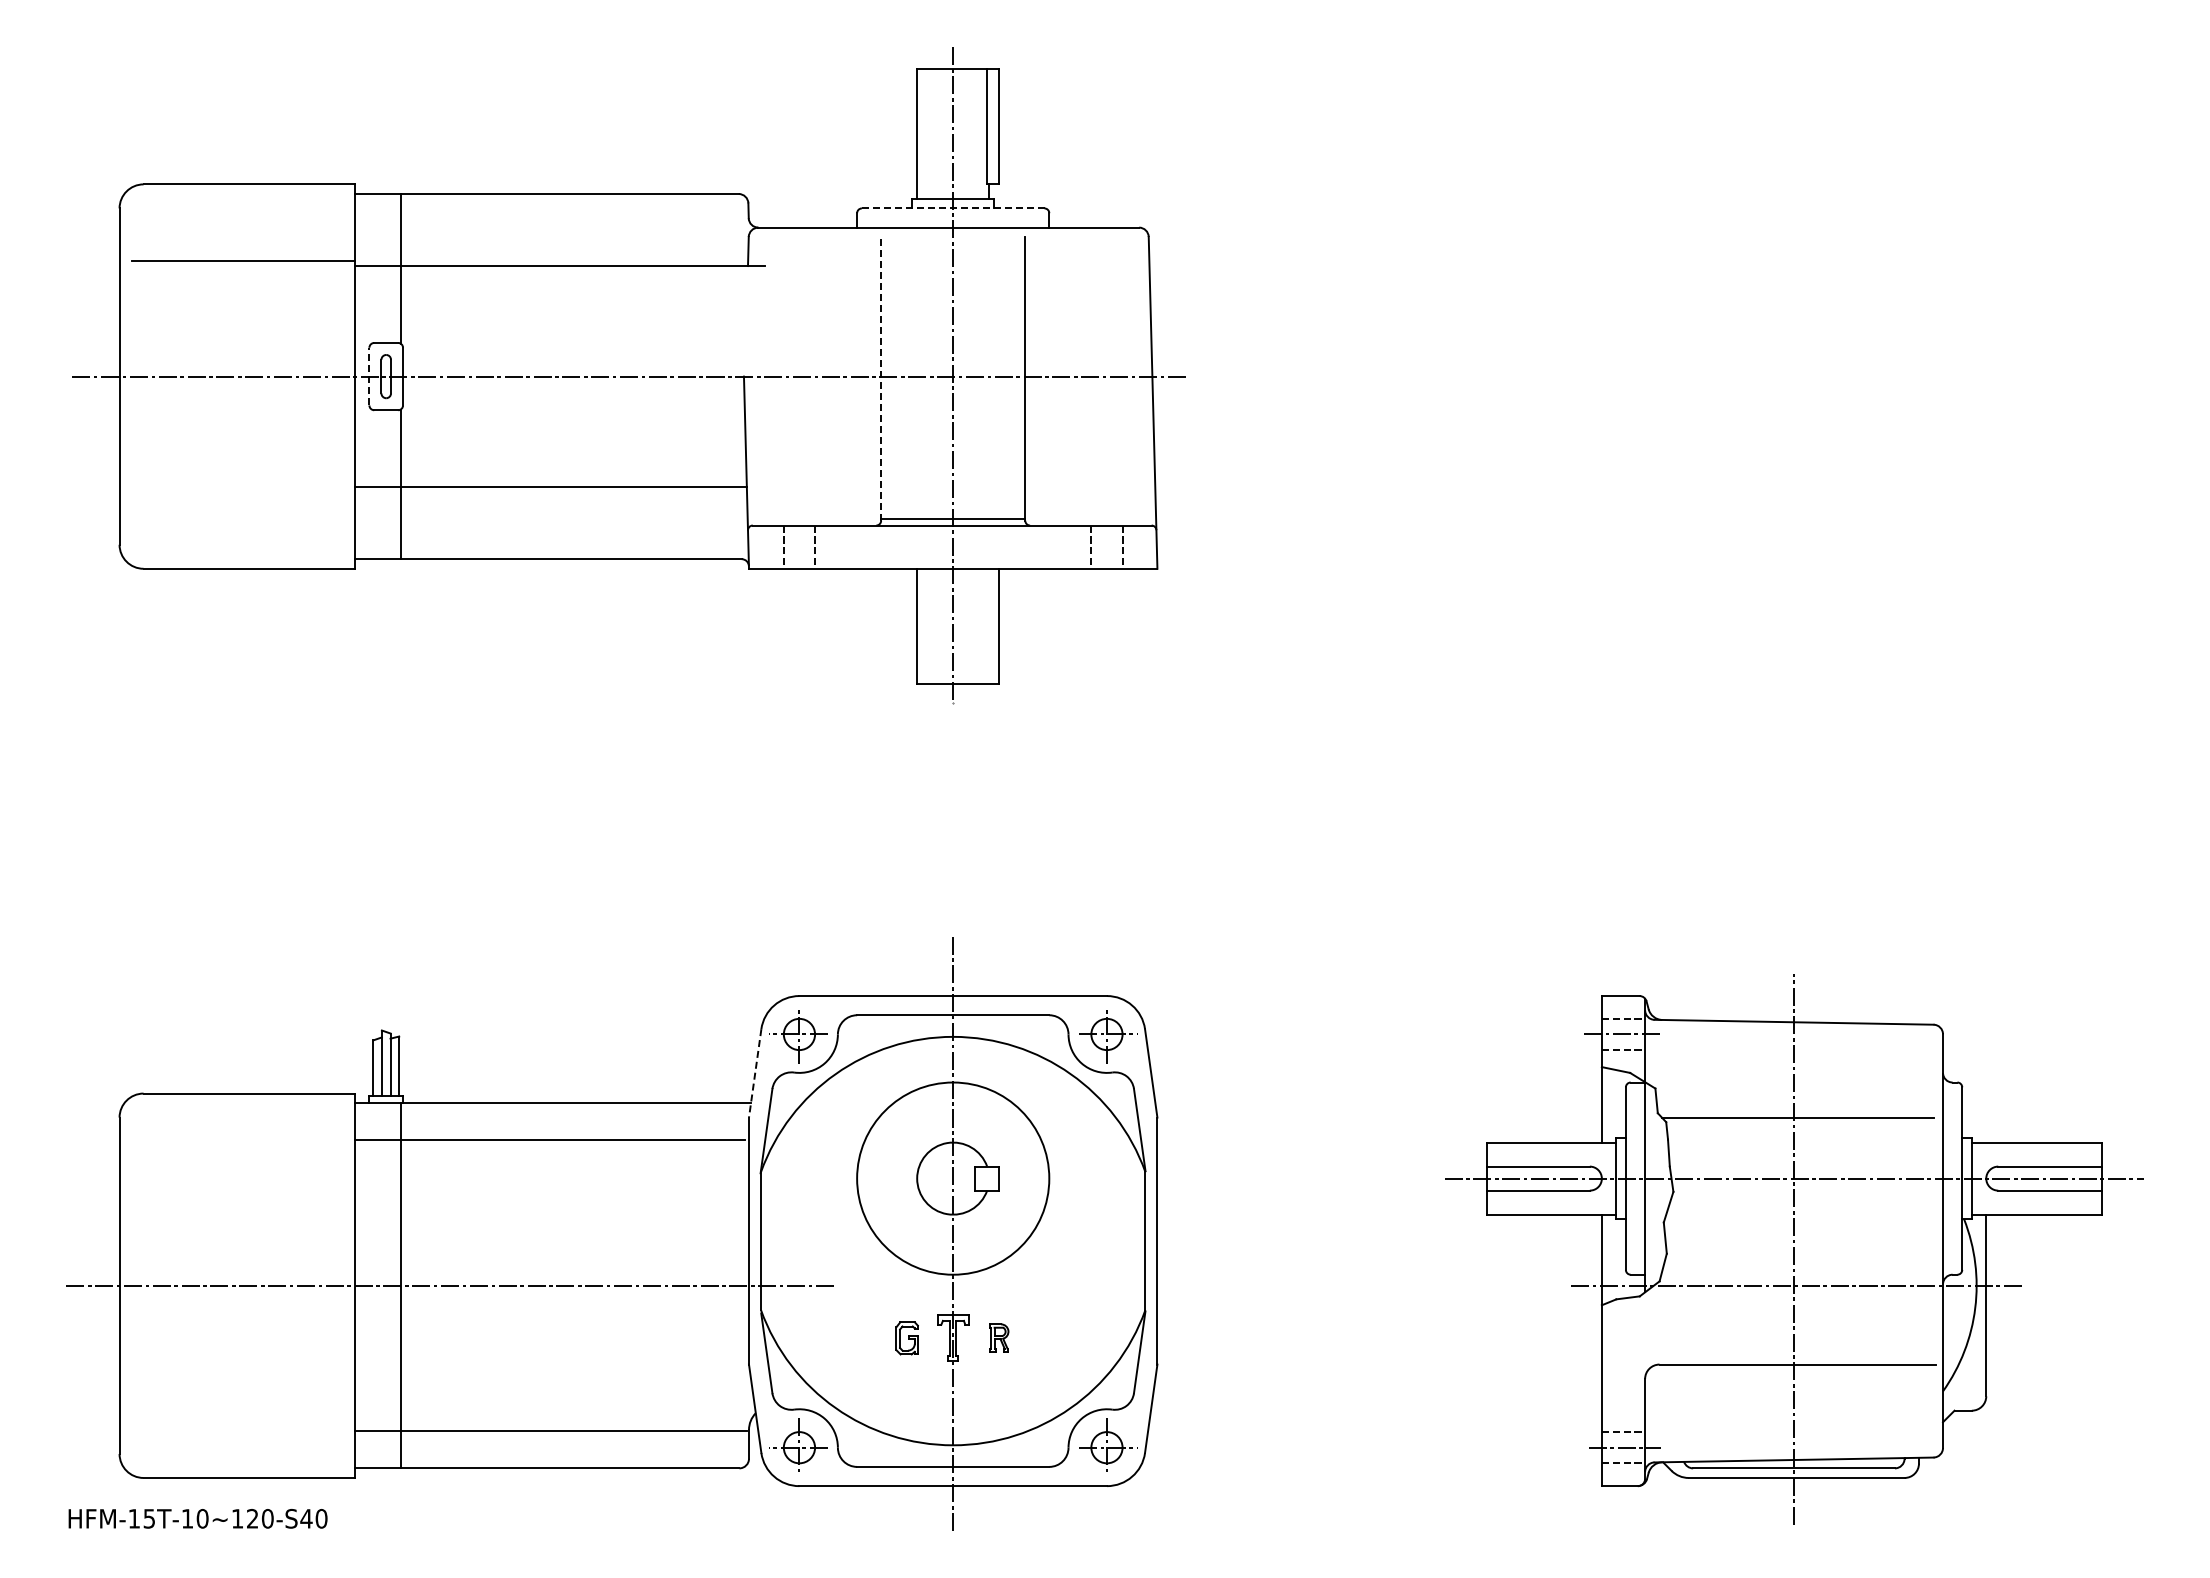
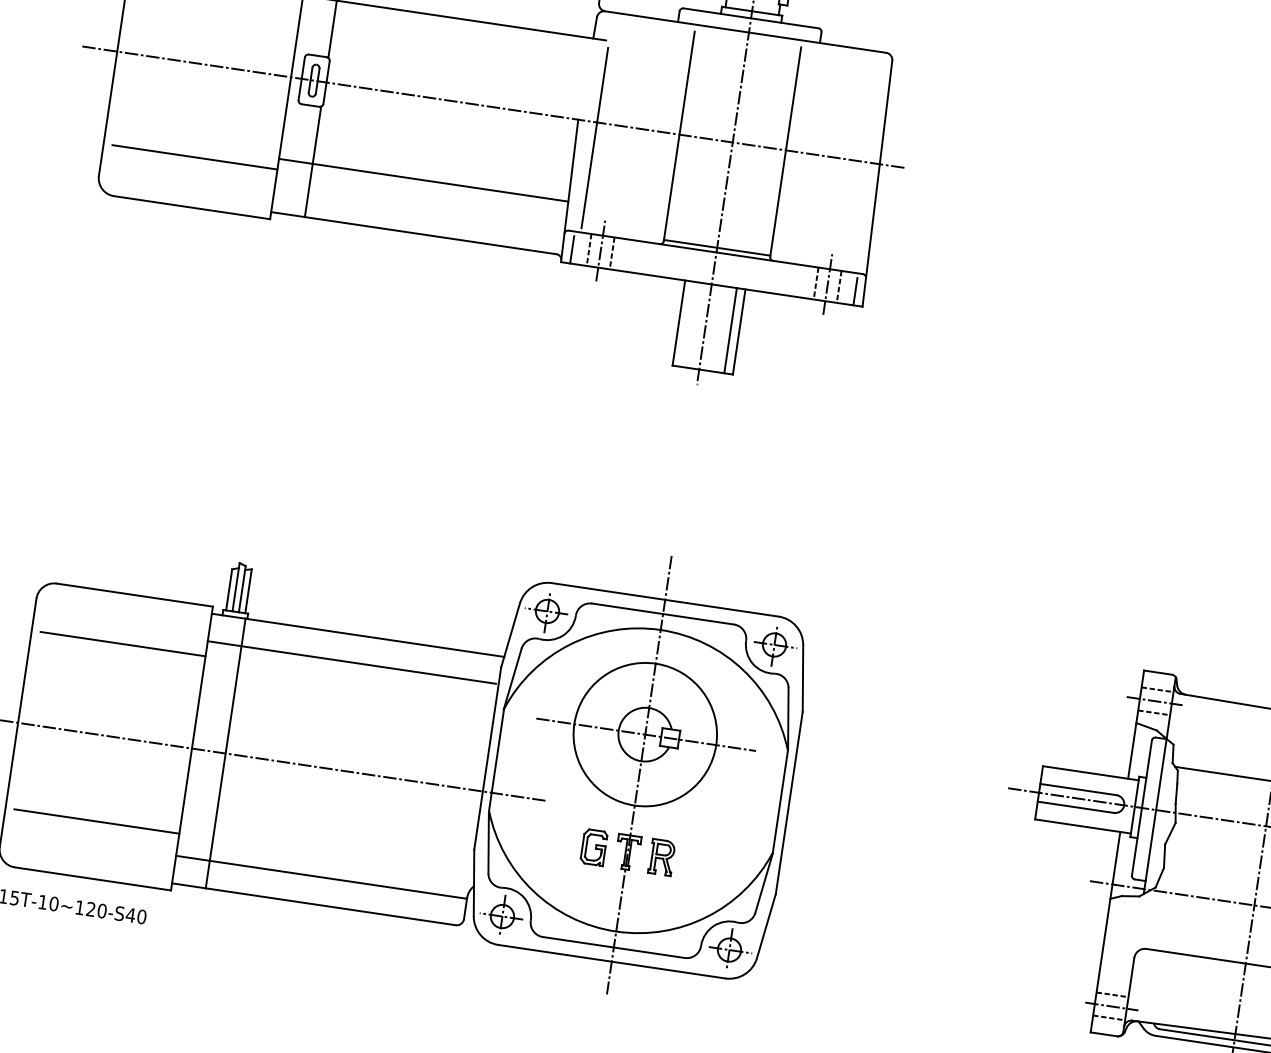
line: (952, 208) -> (750, 18), dashed -> solid
line: (369, 376) -> (301, 78), dashed -> solid
line: (881, 378) -> (679, 136), dashed -> solid
line: (769, 397) -> (594, 137), added
line: (243, 501) -> (195, 157), added
line: (799, 546) -> (600, 251), added
line: (1106, 546) -> (827, 284), added
line: (761, 549) -> (572, 249), added
line: (1145, 549) -> (855, 291), added
line: (987, 626) -> (730, 330), added
line: (755, 1073) -> (510, 635), dashed -> solid
line: (243, 1160) -> (123, 643), added
line: (954, 1178) -> (646, 734), added
part: (999, 1337) -> (662, 856), size x1.67
part: (906, 1338) -> (593, 847), size x1.43
line: (243, 1401) -> (97, 821), added

